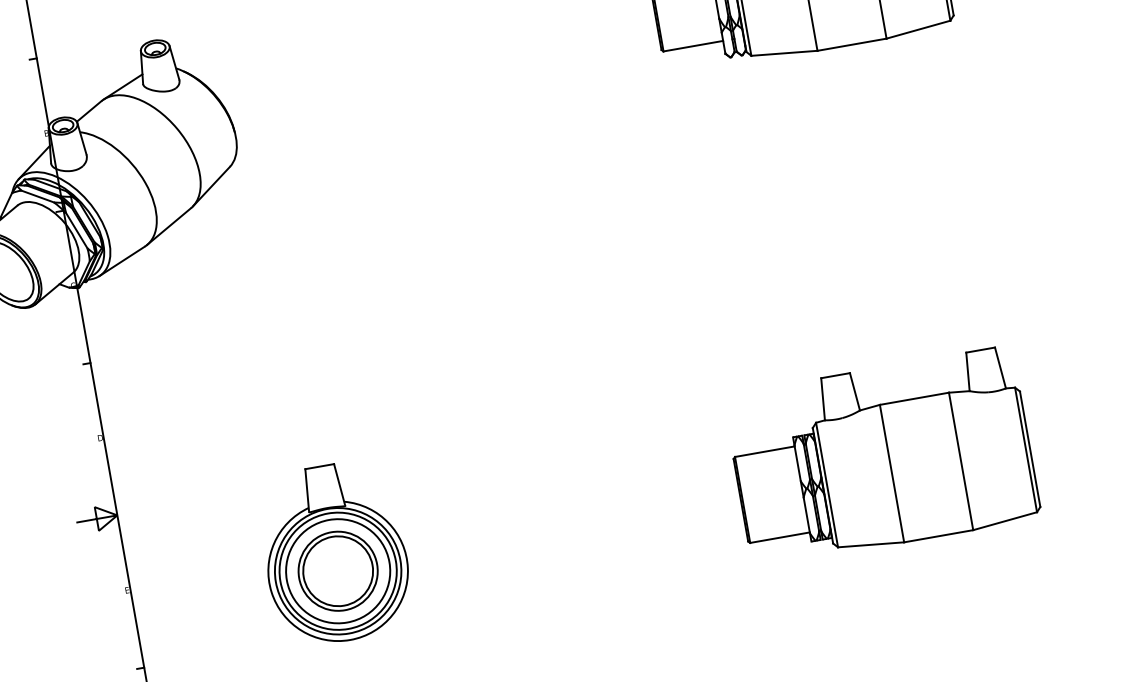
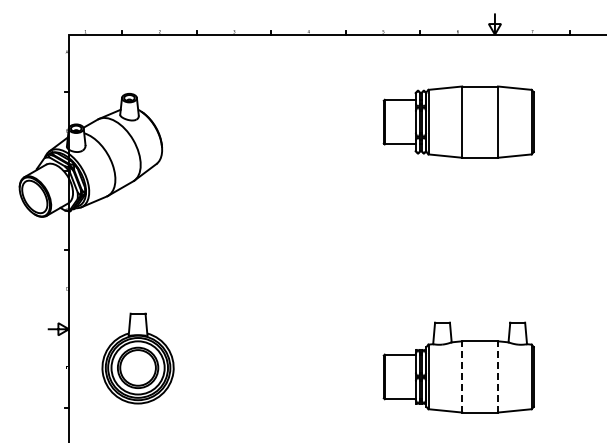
line: (961, 460) -> (498, 376), solid -> dashed
line: (892, 472) -> (462, 376), solid -> dashed
part: (333, 553) -> (137, 358), moved

